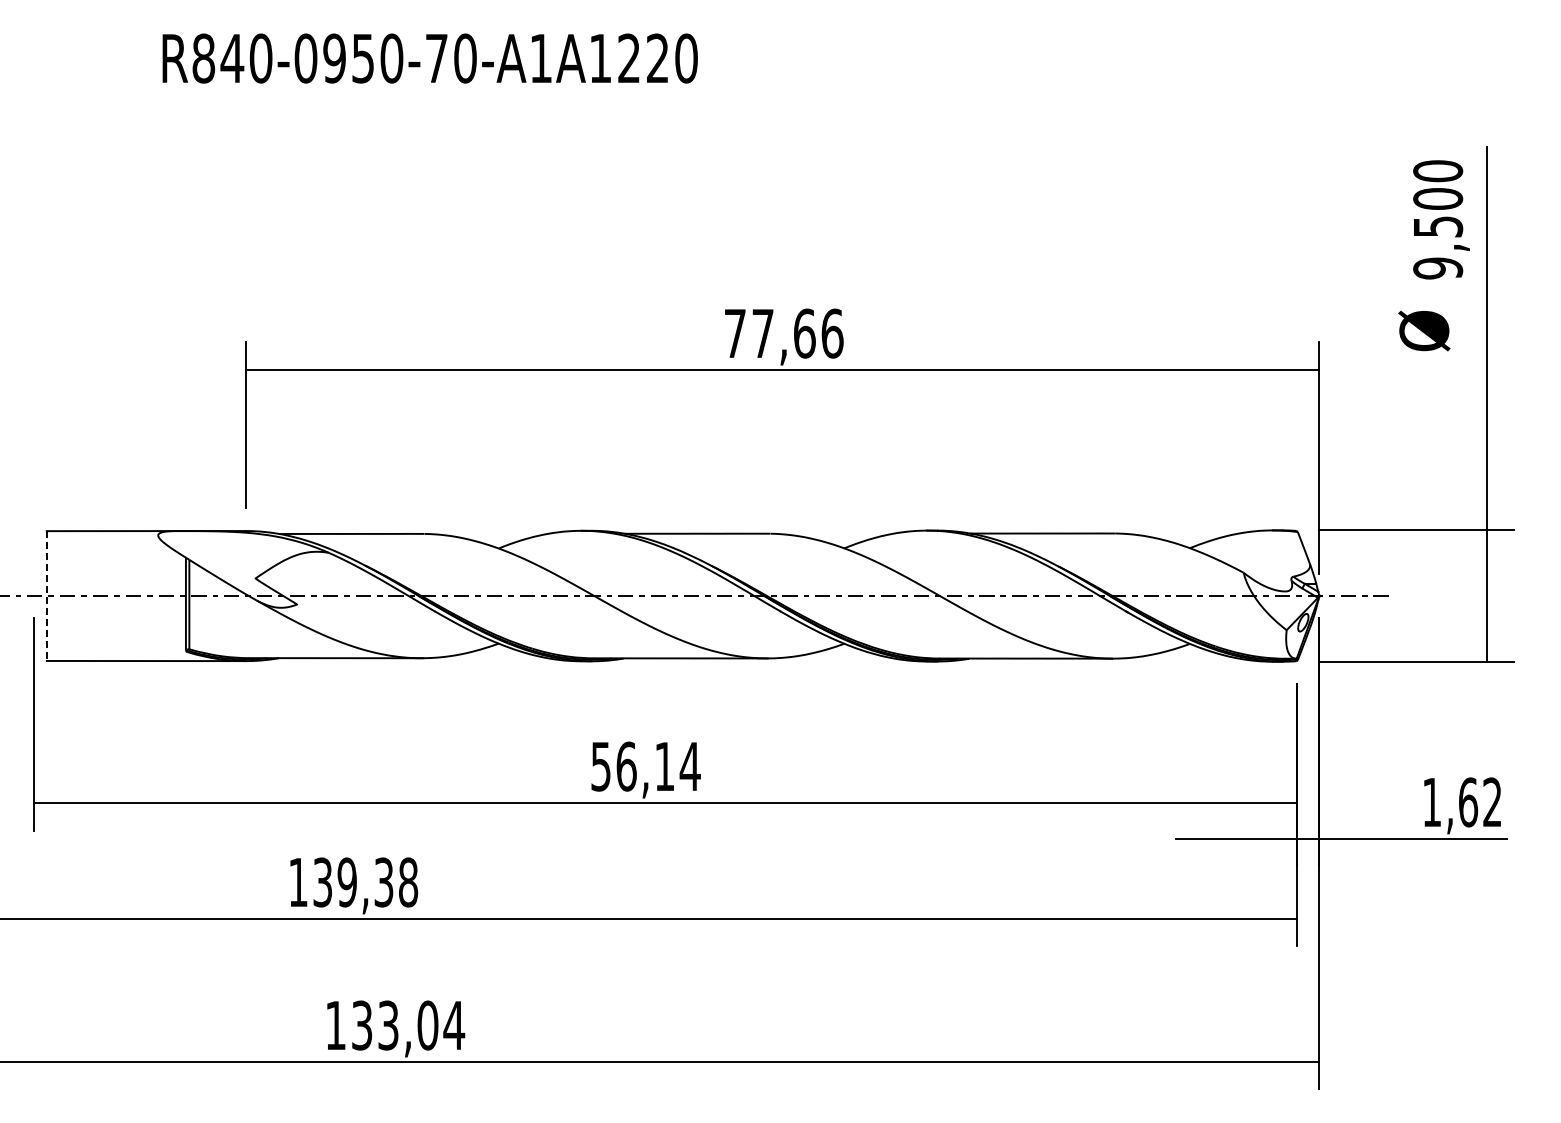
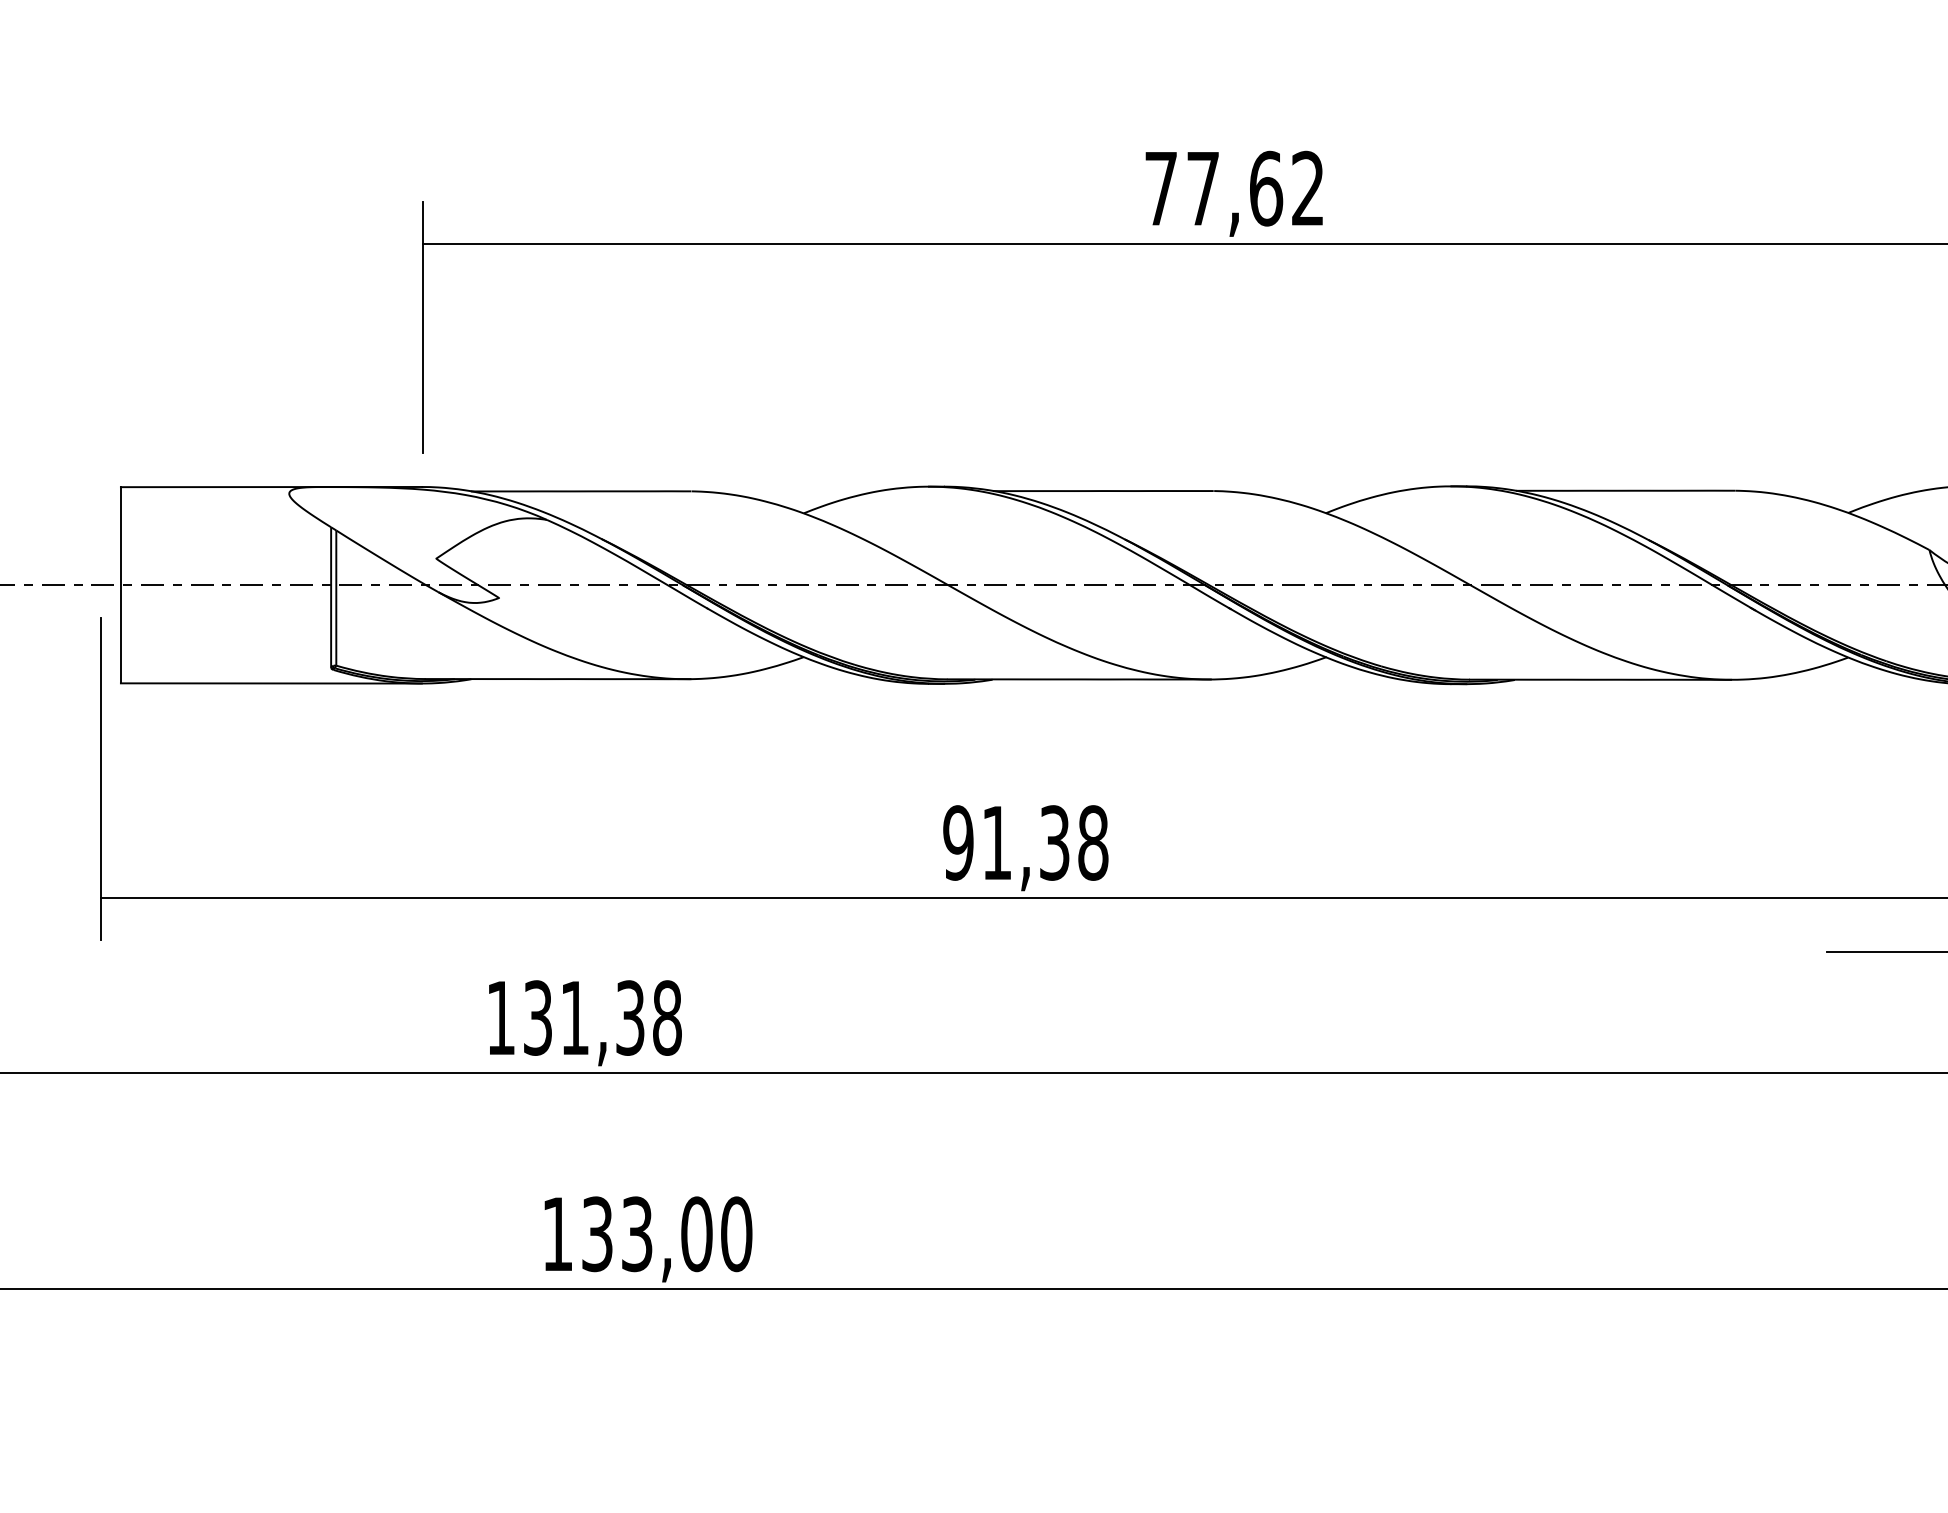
text: (832, 333) -> (1308, 188), 77,66 -> 77,62
line: (46, 596) -> (120, 585), dashed -> solid
text: (645, 766) -> (1025, 842), 56,14 -> 91,38
text: (346, 882) -> (573, 1018), 139,38 -> 131,38
text: (454, 1025) -> (736, 1234), 133,04 -> 133,00

